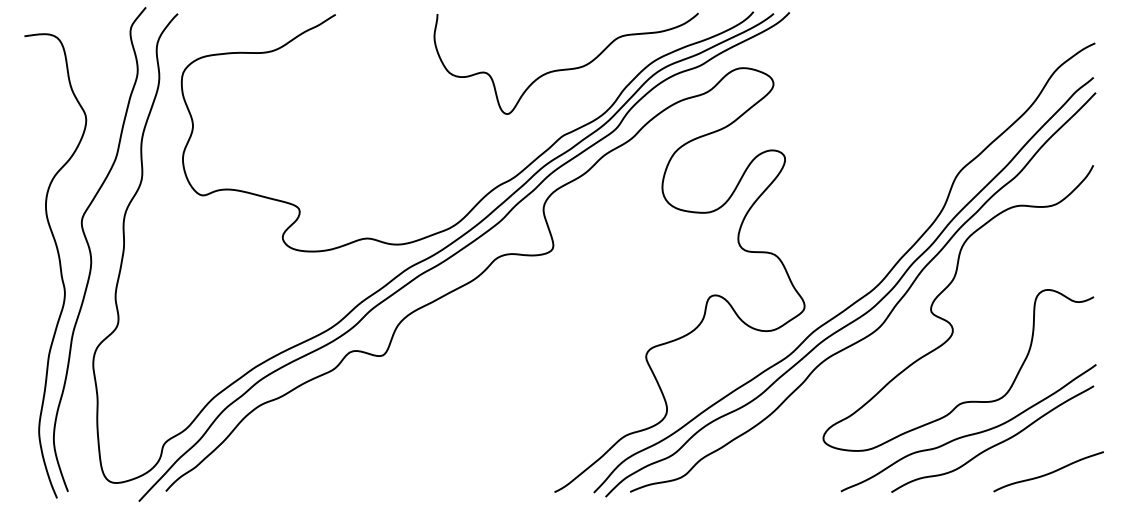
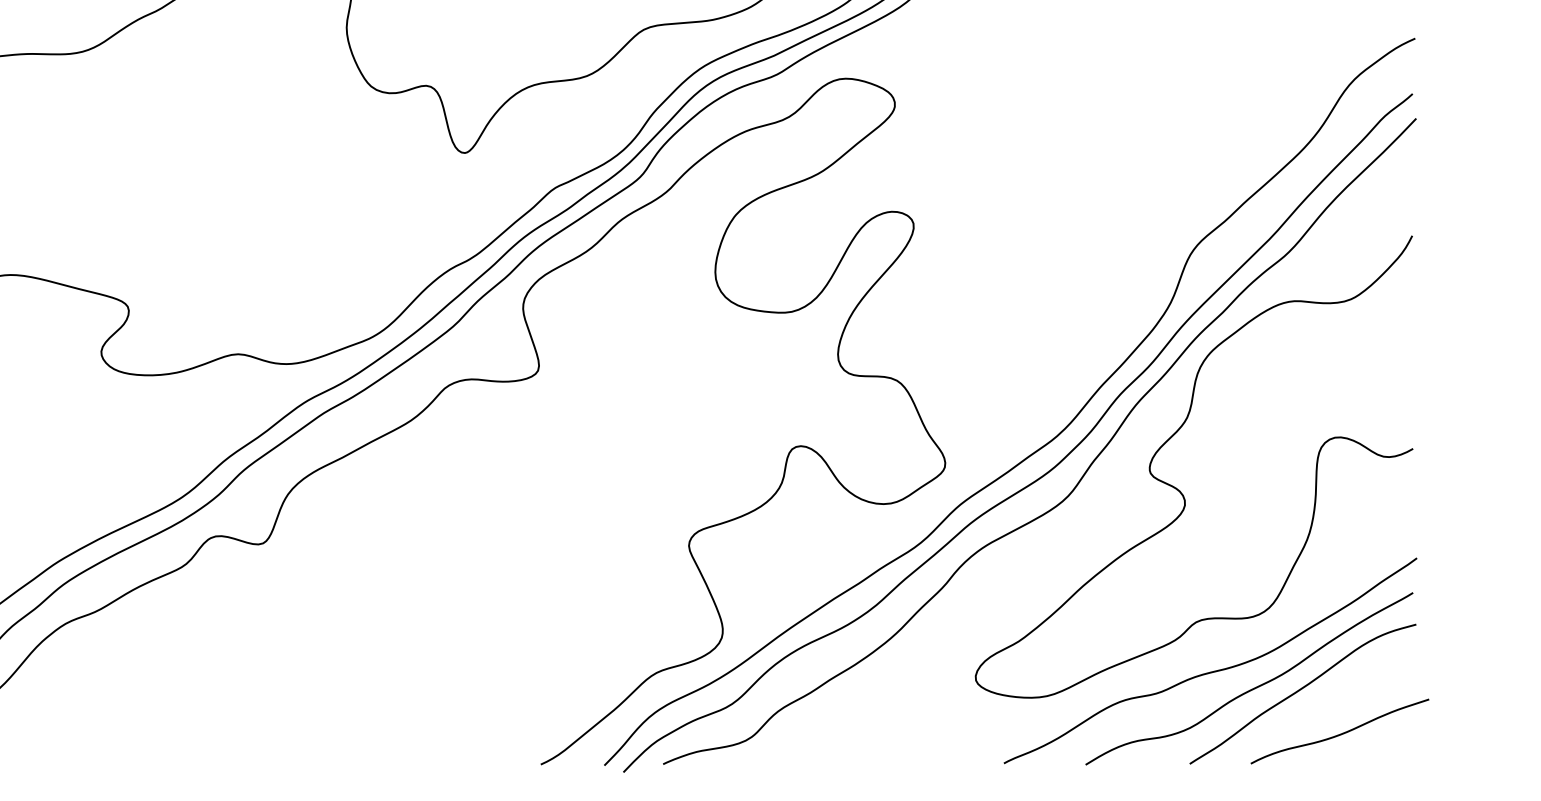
curve: (1025, 446) -> (1302, 690), added

